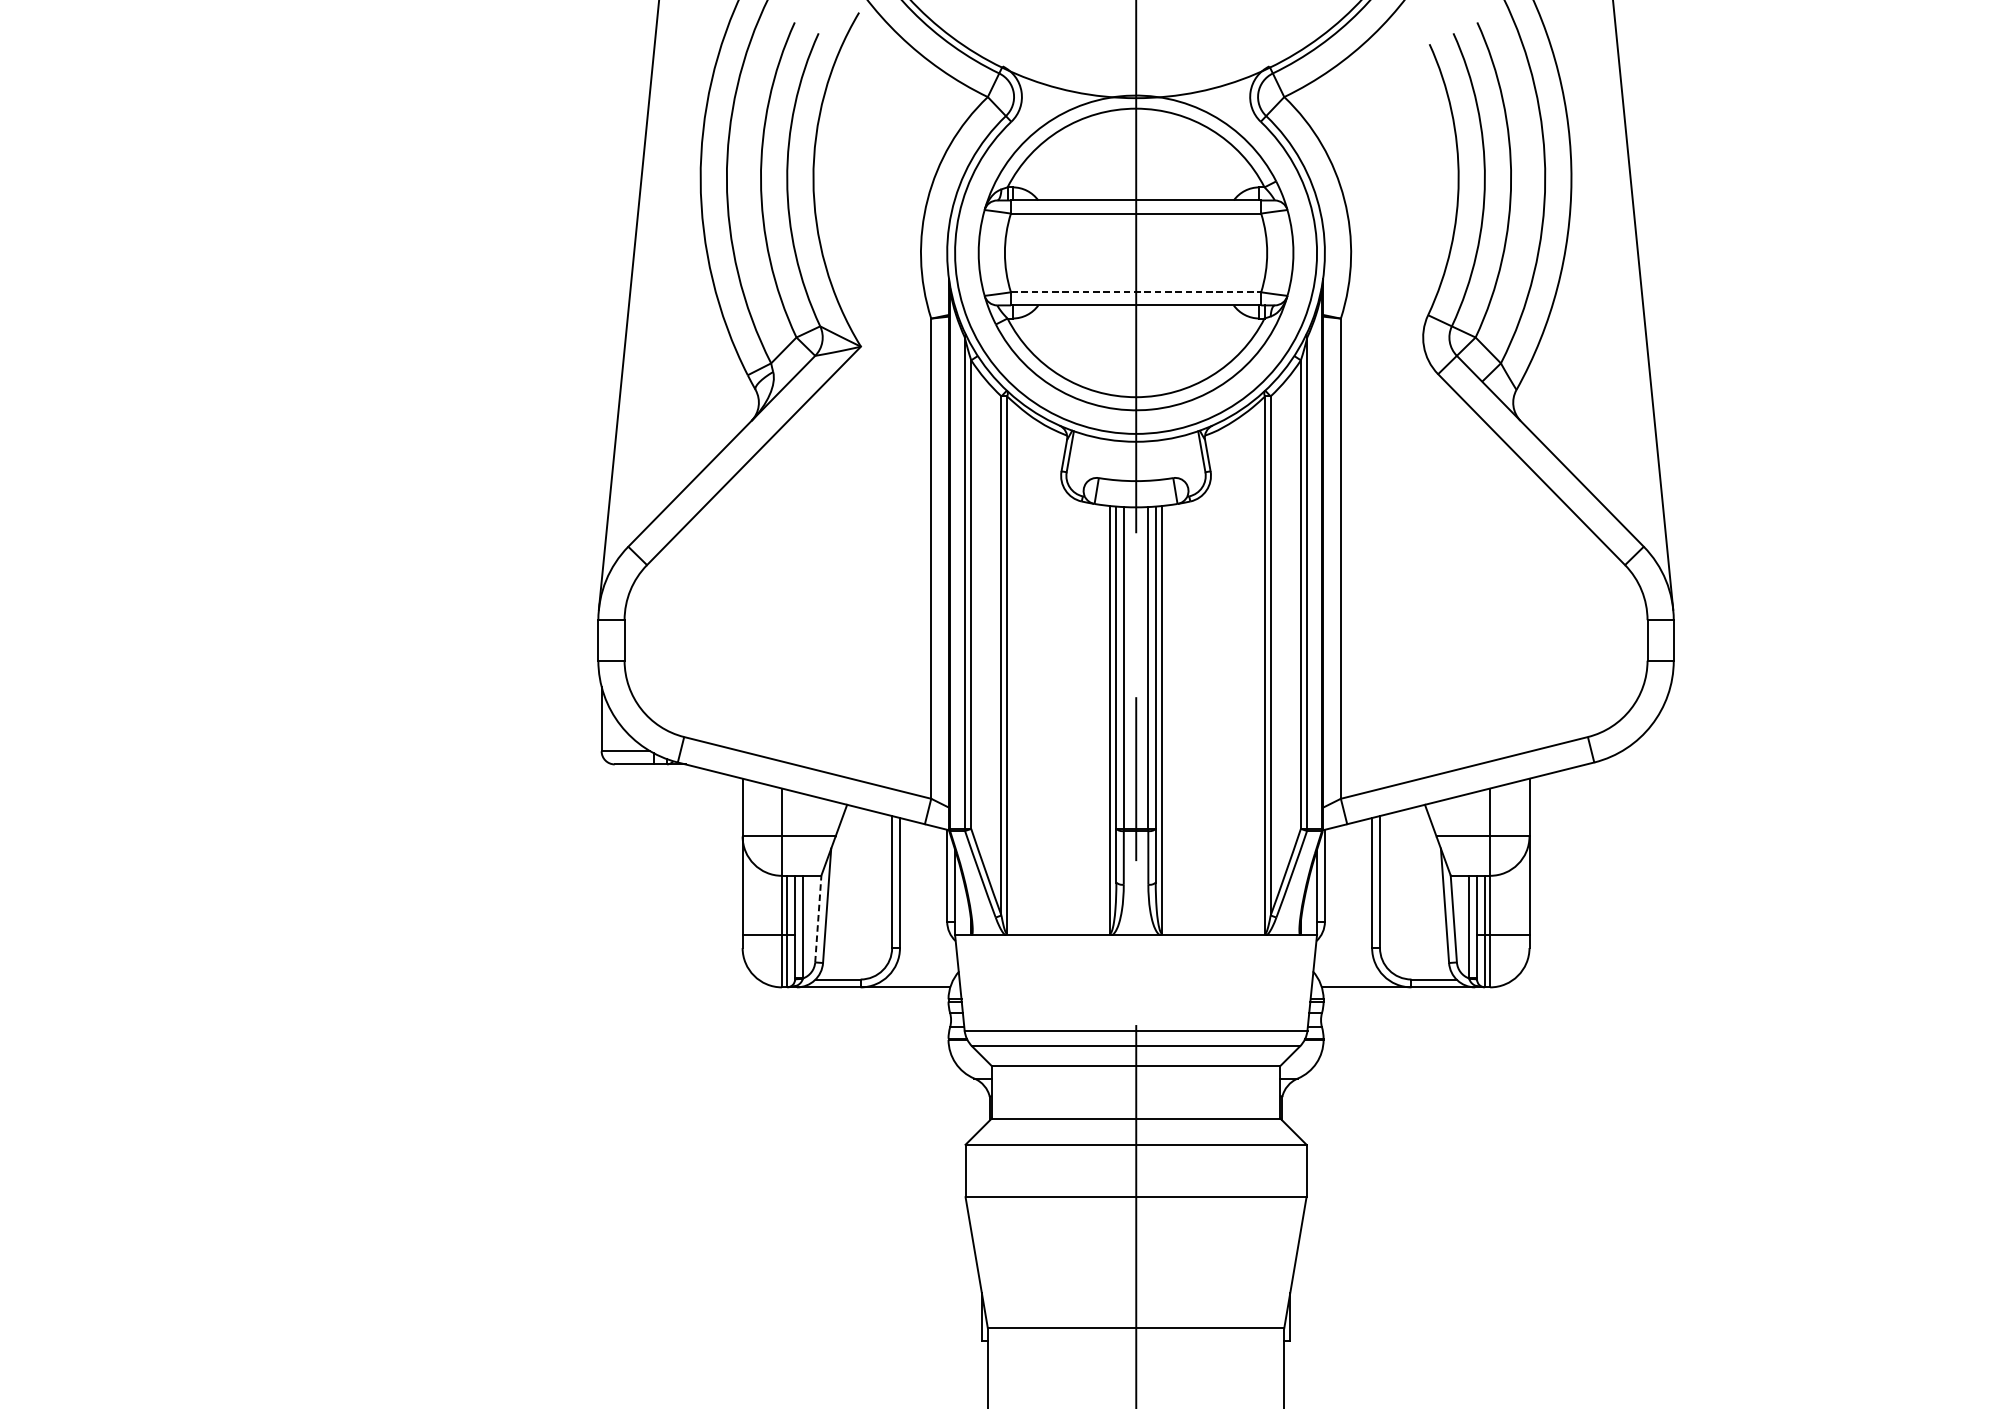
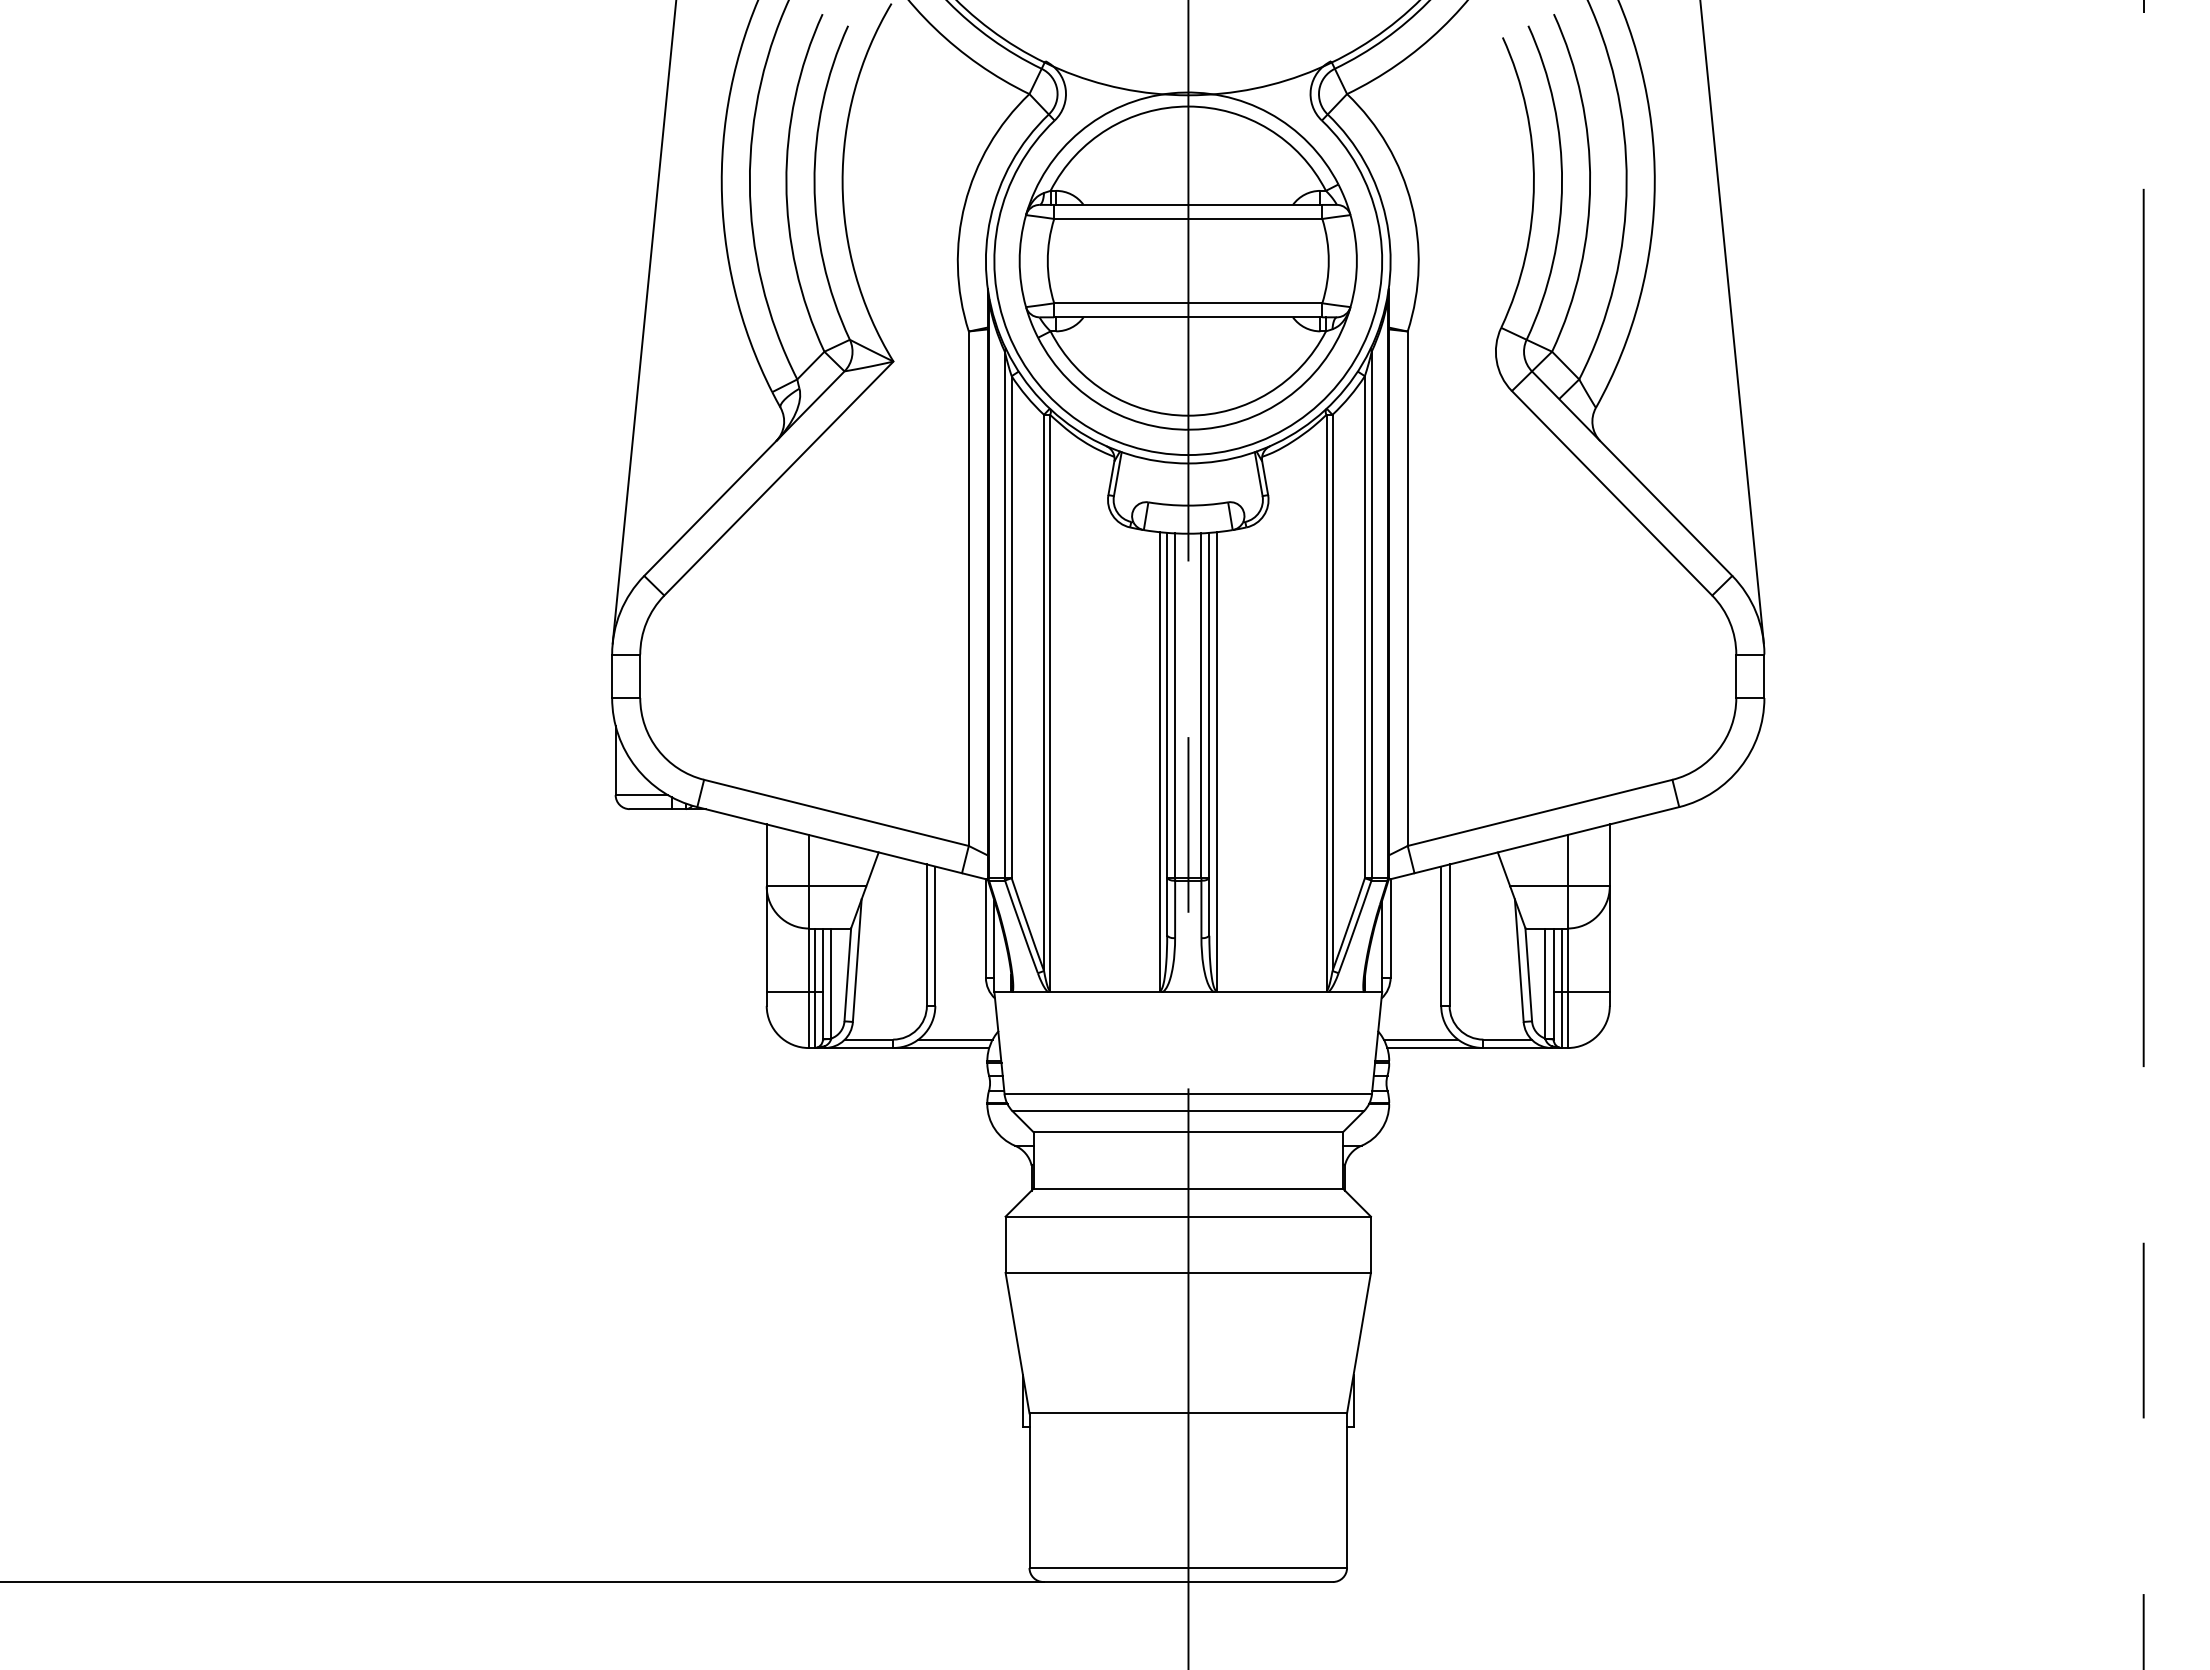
line: (1136, 292) -> (1188, 303), dashed -> solid
line: (818, 918) -> (847, 974), dashed -> solid
line: (918, 979) -> (955, 1039), added
line: (1352, 979) -> (1420, 1039), added

